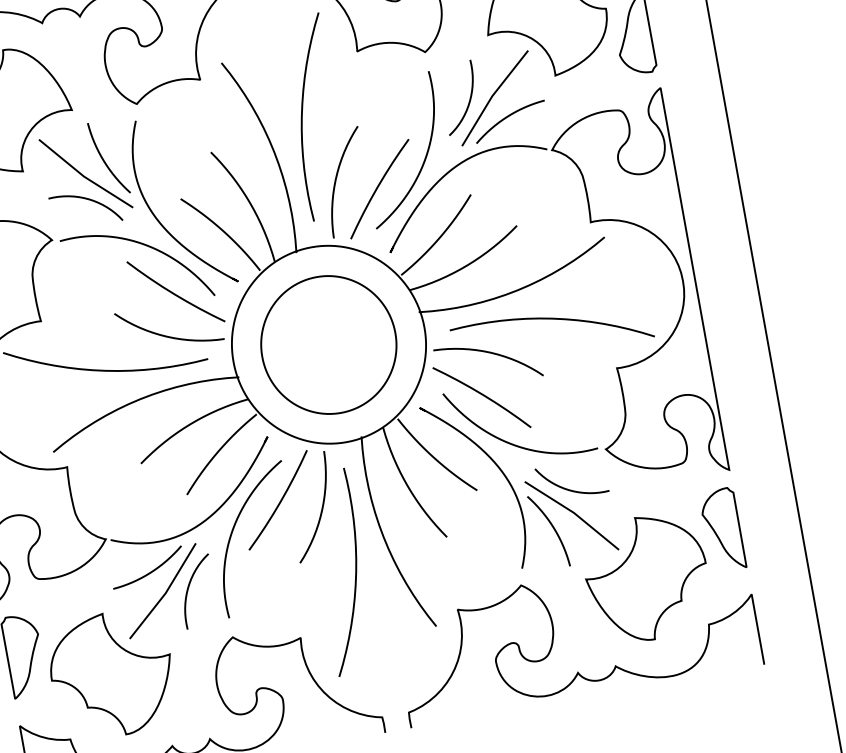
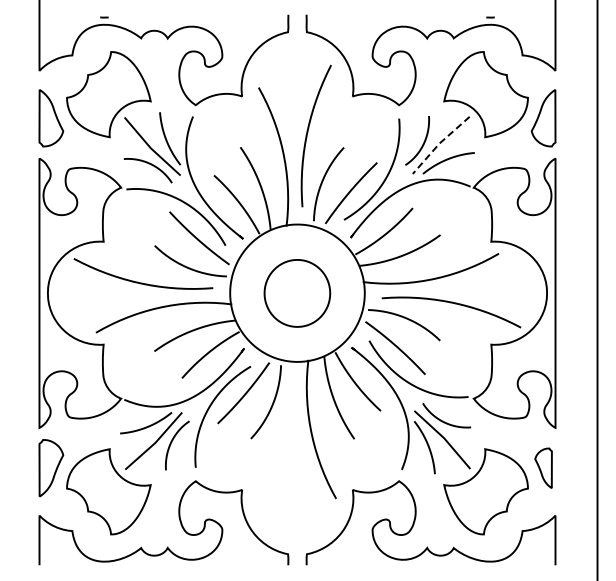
line: (492, 96) -> (439, 143), solid -> dashed
part: (329, 345) -> (297, 293), size x0.7
part: (722, 530) -> (543, 468), size x0.7
curve: (354, 574) -> (286, 453), removed

